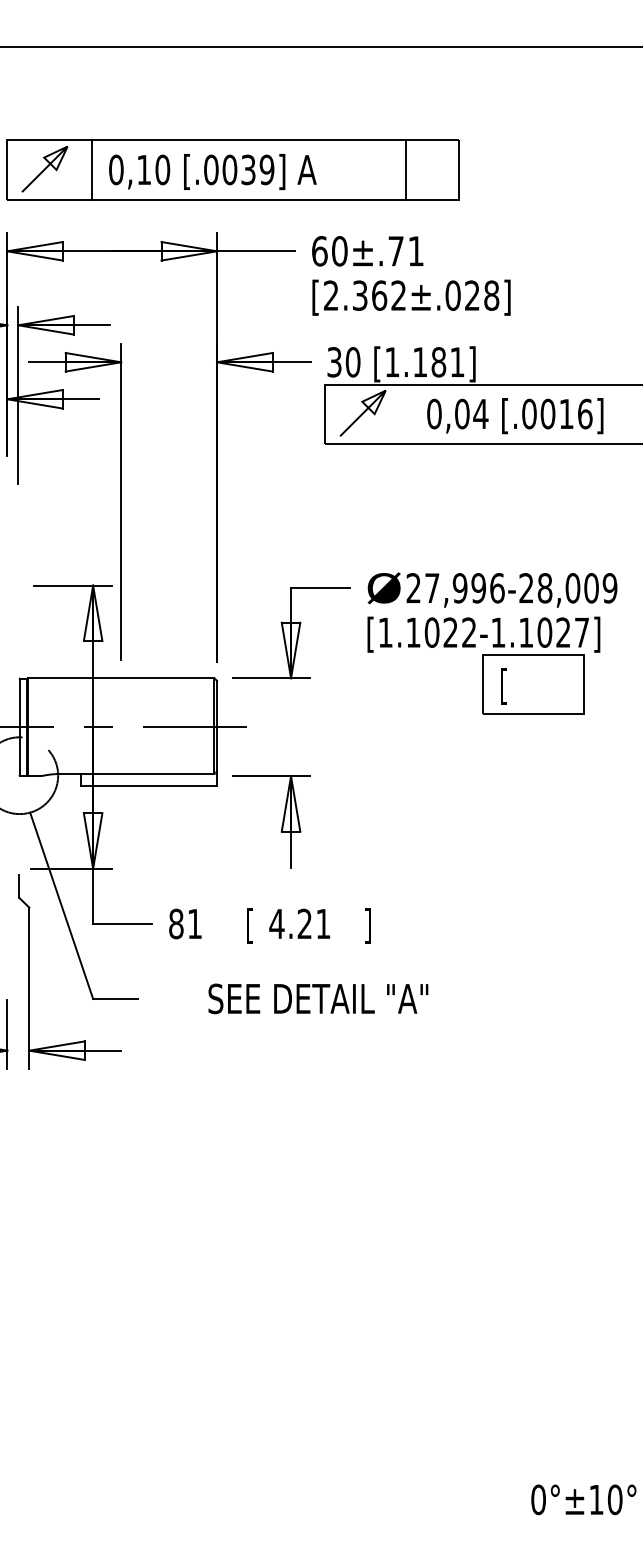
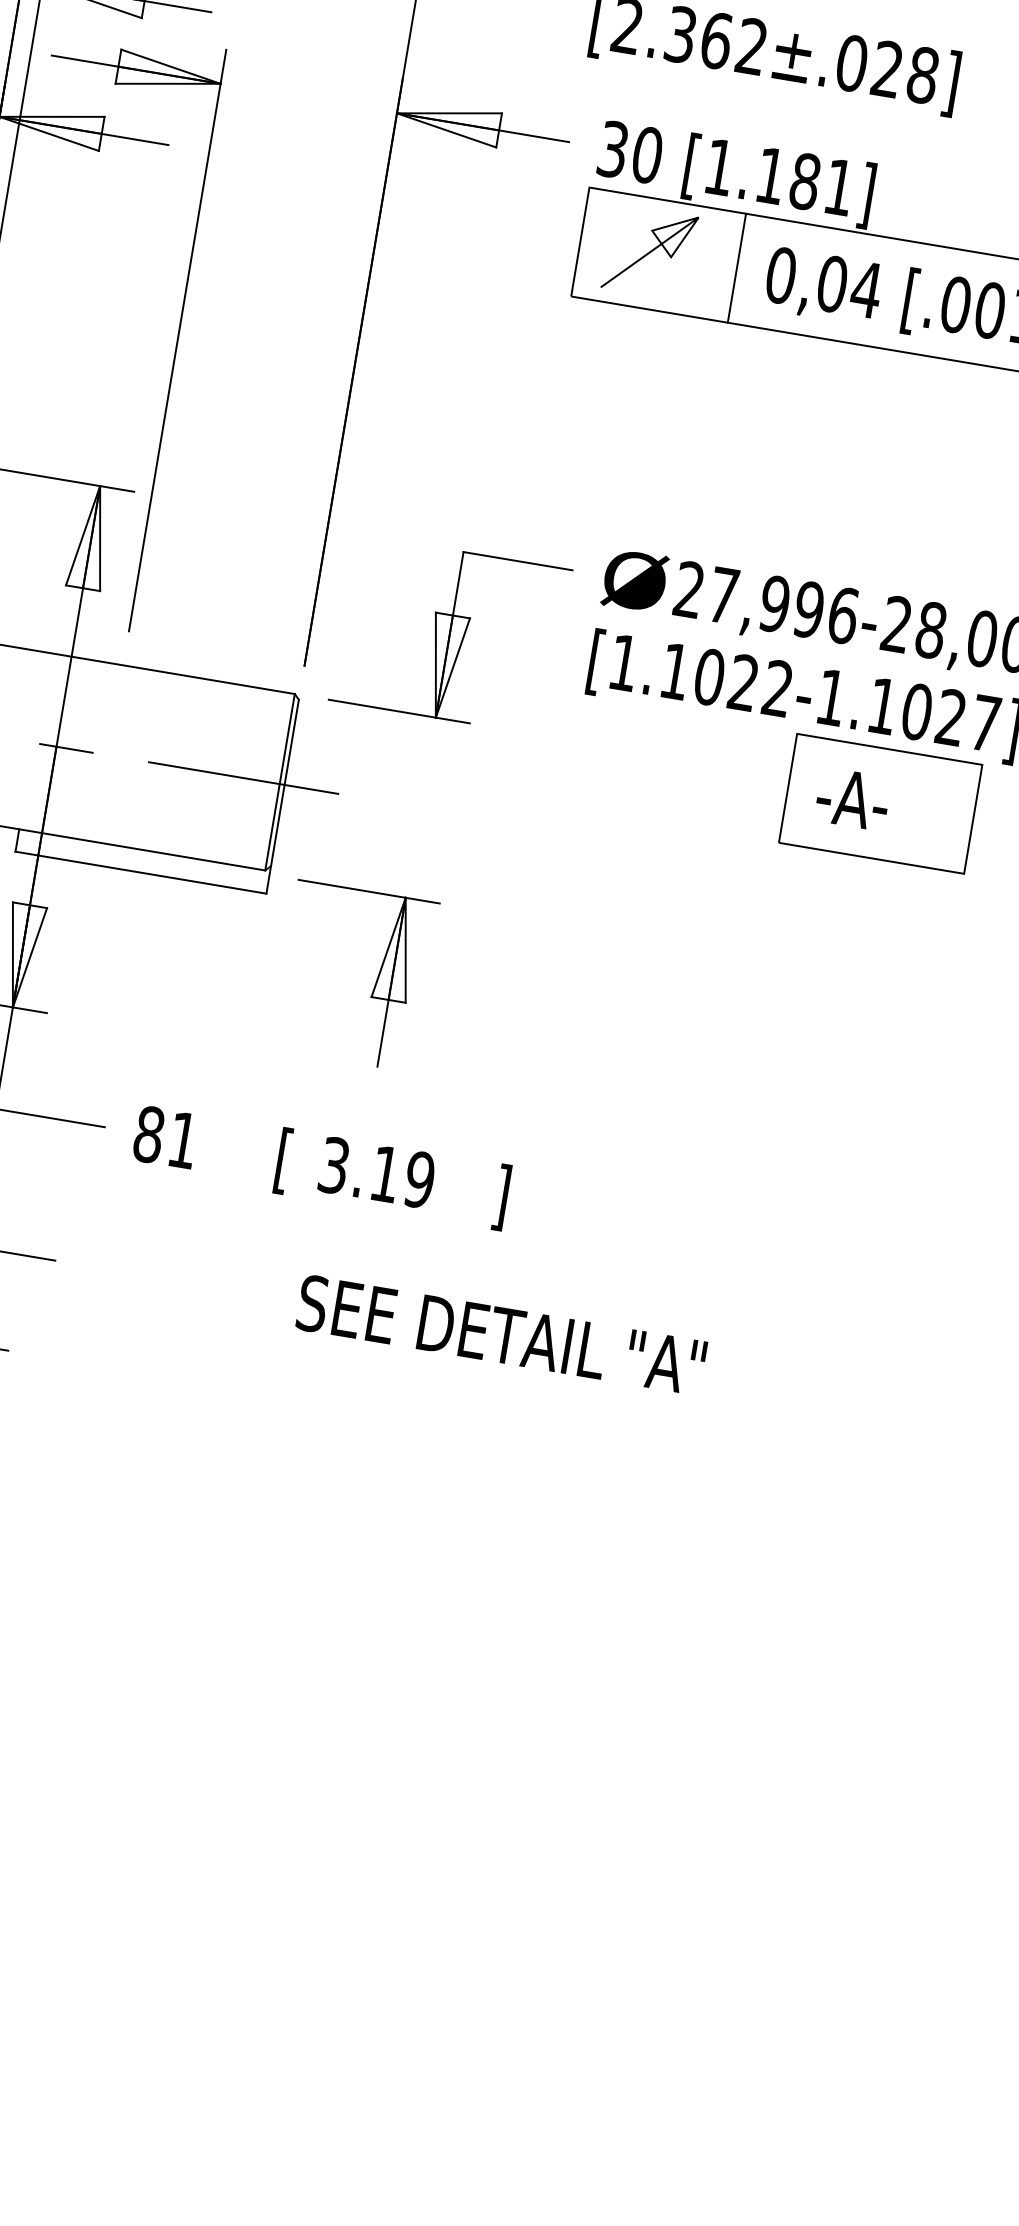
line: (410, 413) -> (737, 267), added
text: (518, 686) -> (851, 802), [ -> -A-
text: (299, 923) -> (375, 1171), 4.21 -> 3.19
text: (318, 998) -> (501, 1334), moved

